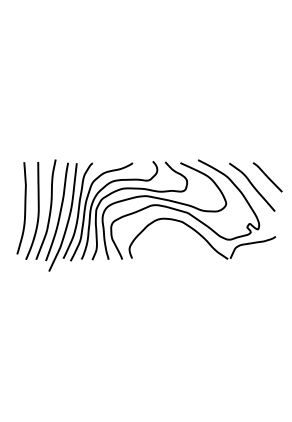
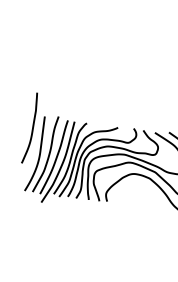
curve: (24, 208) -> (32, 128), moved

